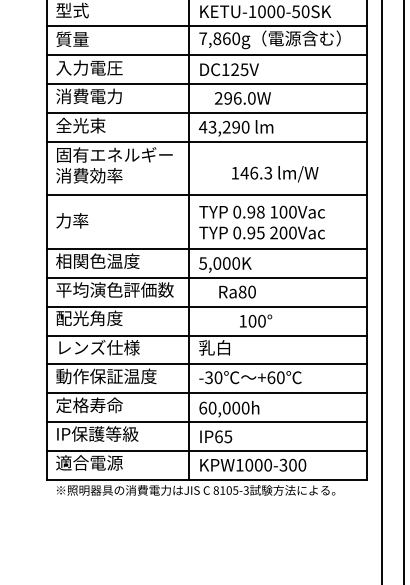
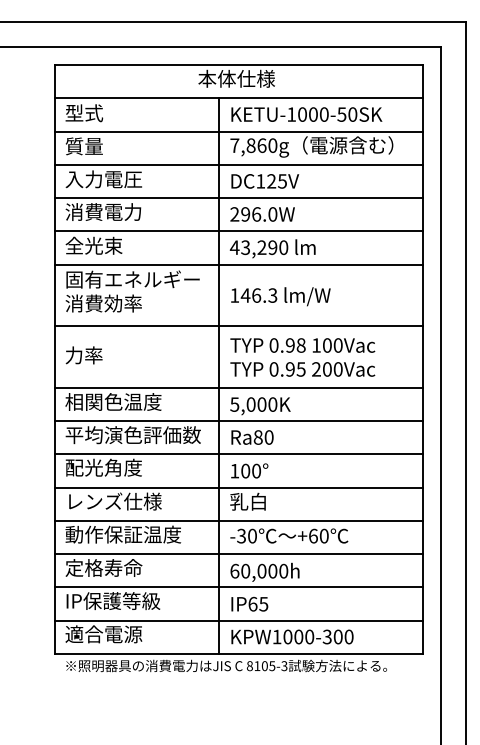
text: (242, 98) -> (262, 214), moved
text: (274, 174) -> (280, 296), moved
text: (237, 292) -> (252, 437), moved
text: (255, 320) -> (249, 470), moved

